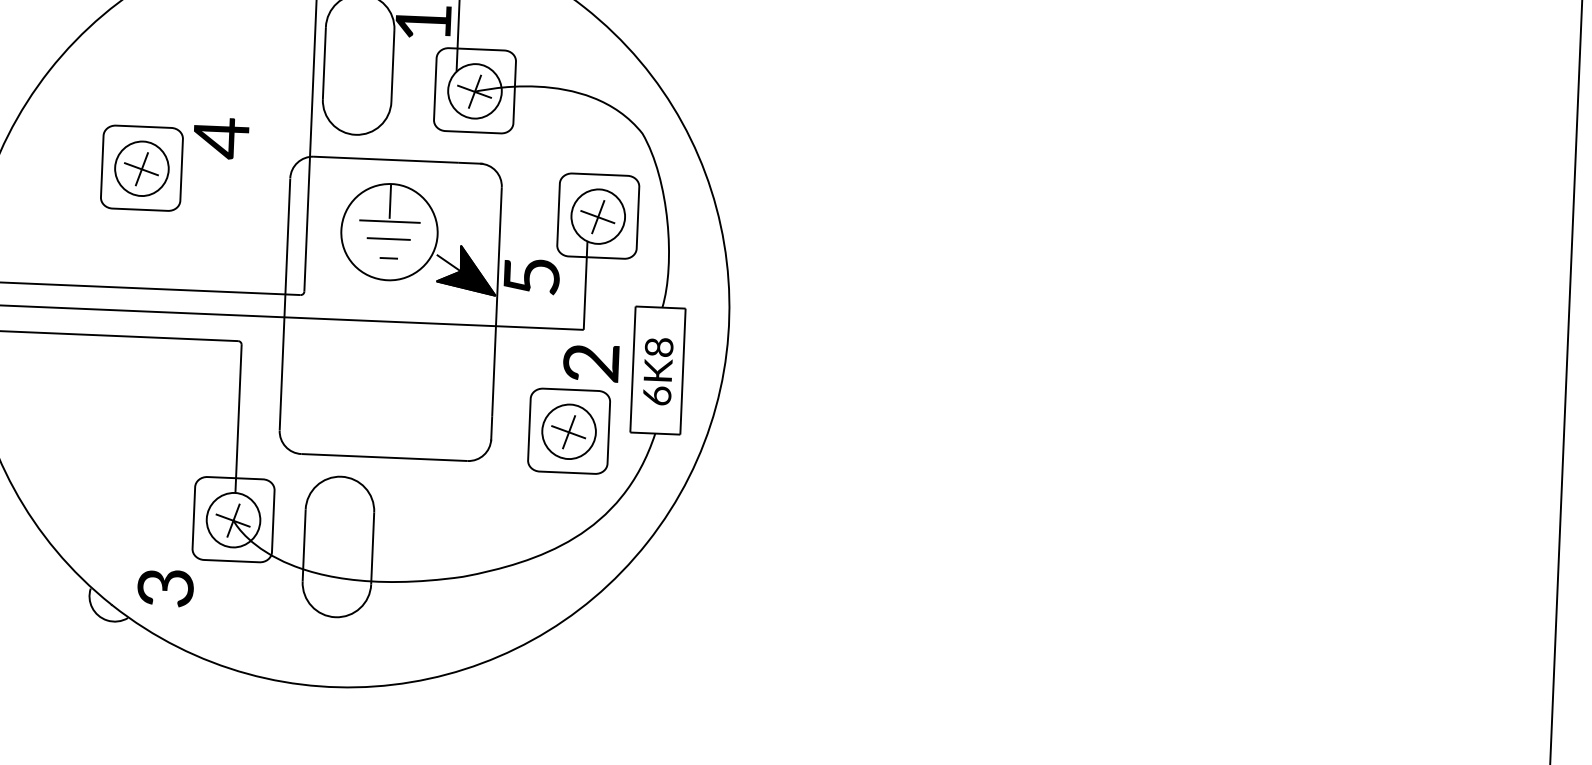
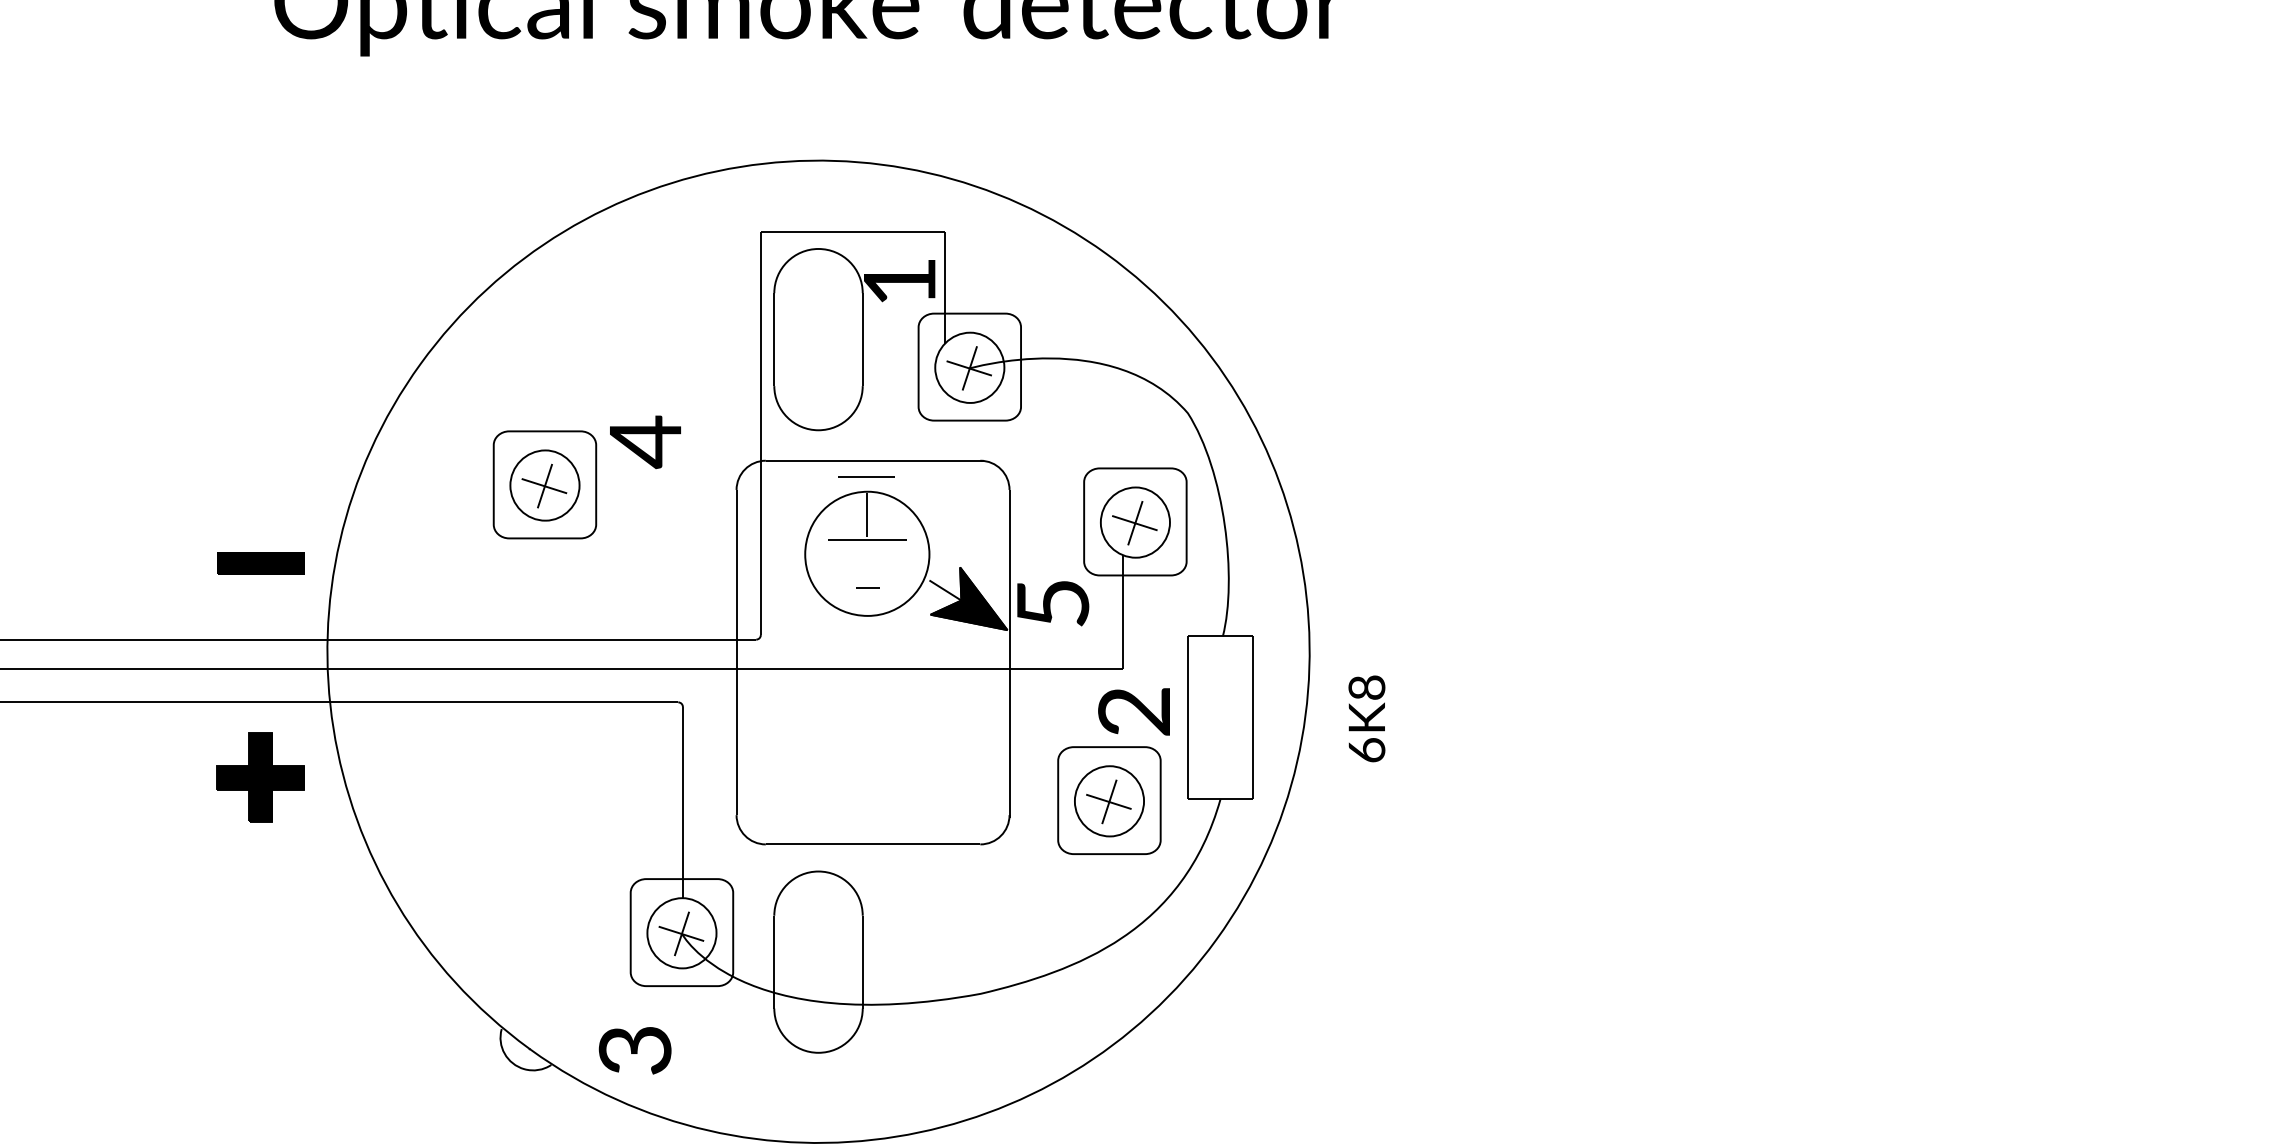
line: (388, 238) -> (866, 476), moved
text: (657, 371) -> (1366, 718), moved
text: (165, 588) -> (634, 1050), moved

